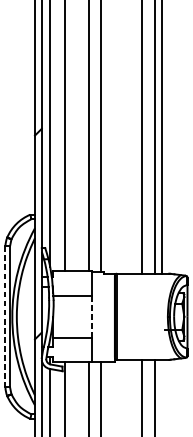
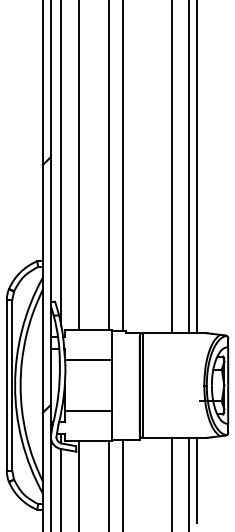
line: (5, 316) -> (6, 385), dashed -> solid
line: (92, 317) -> (112, 386), dashed -> solid
line: (162, 394) -> (197, 479), added

